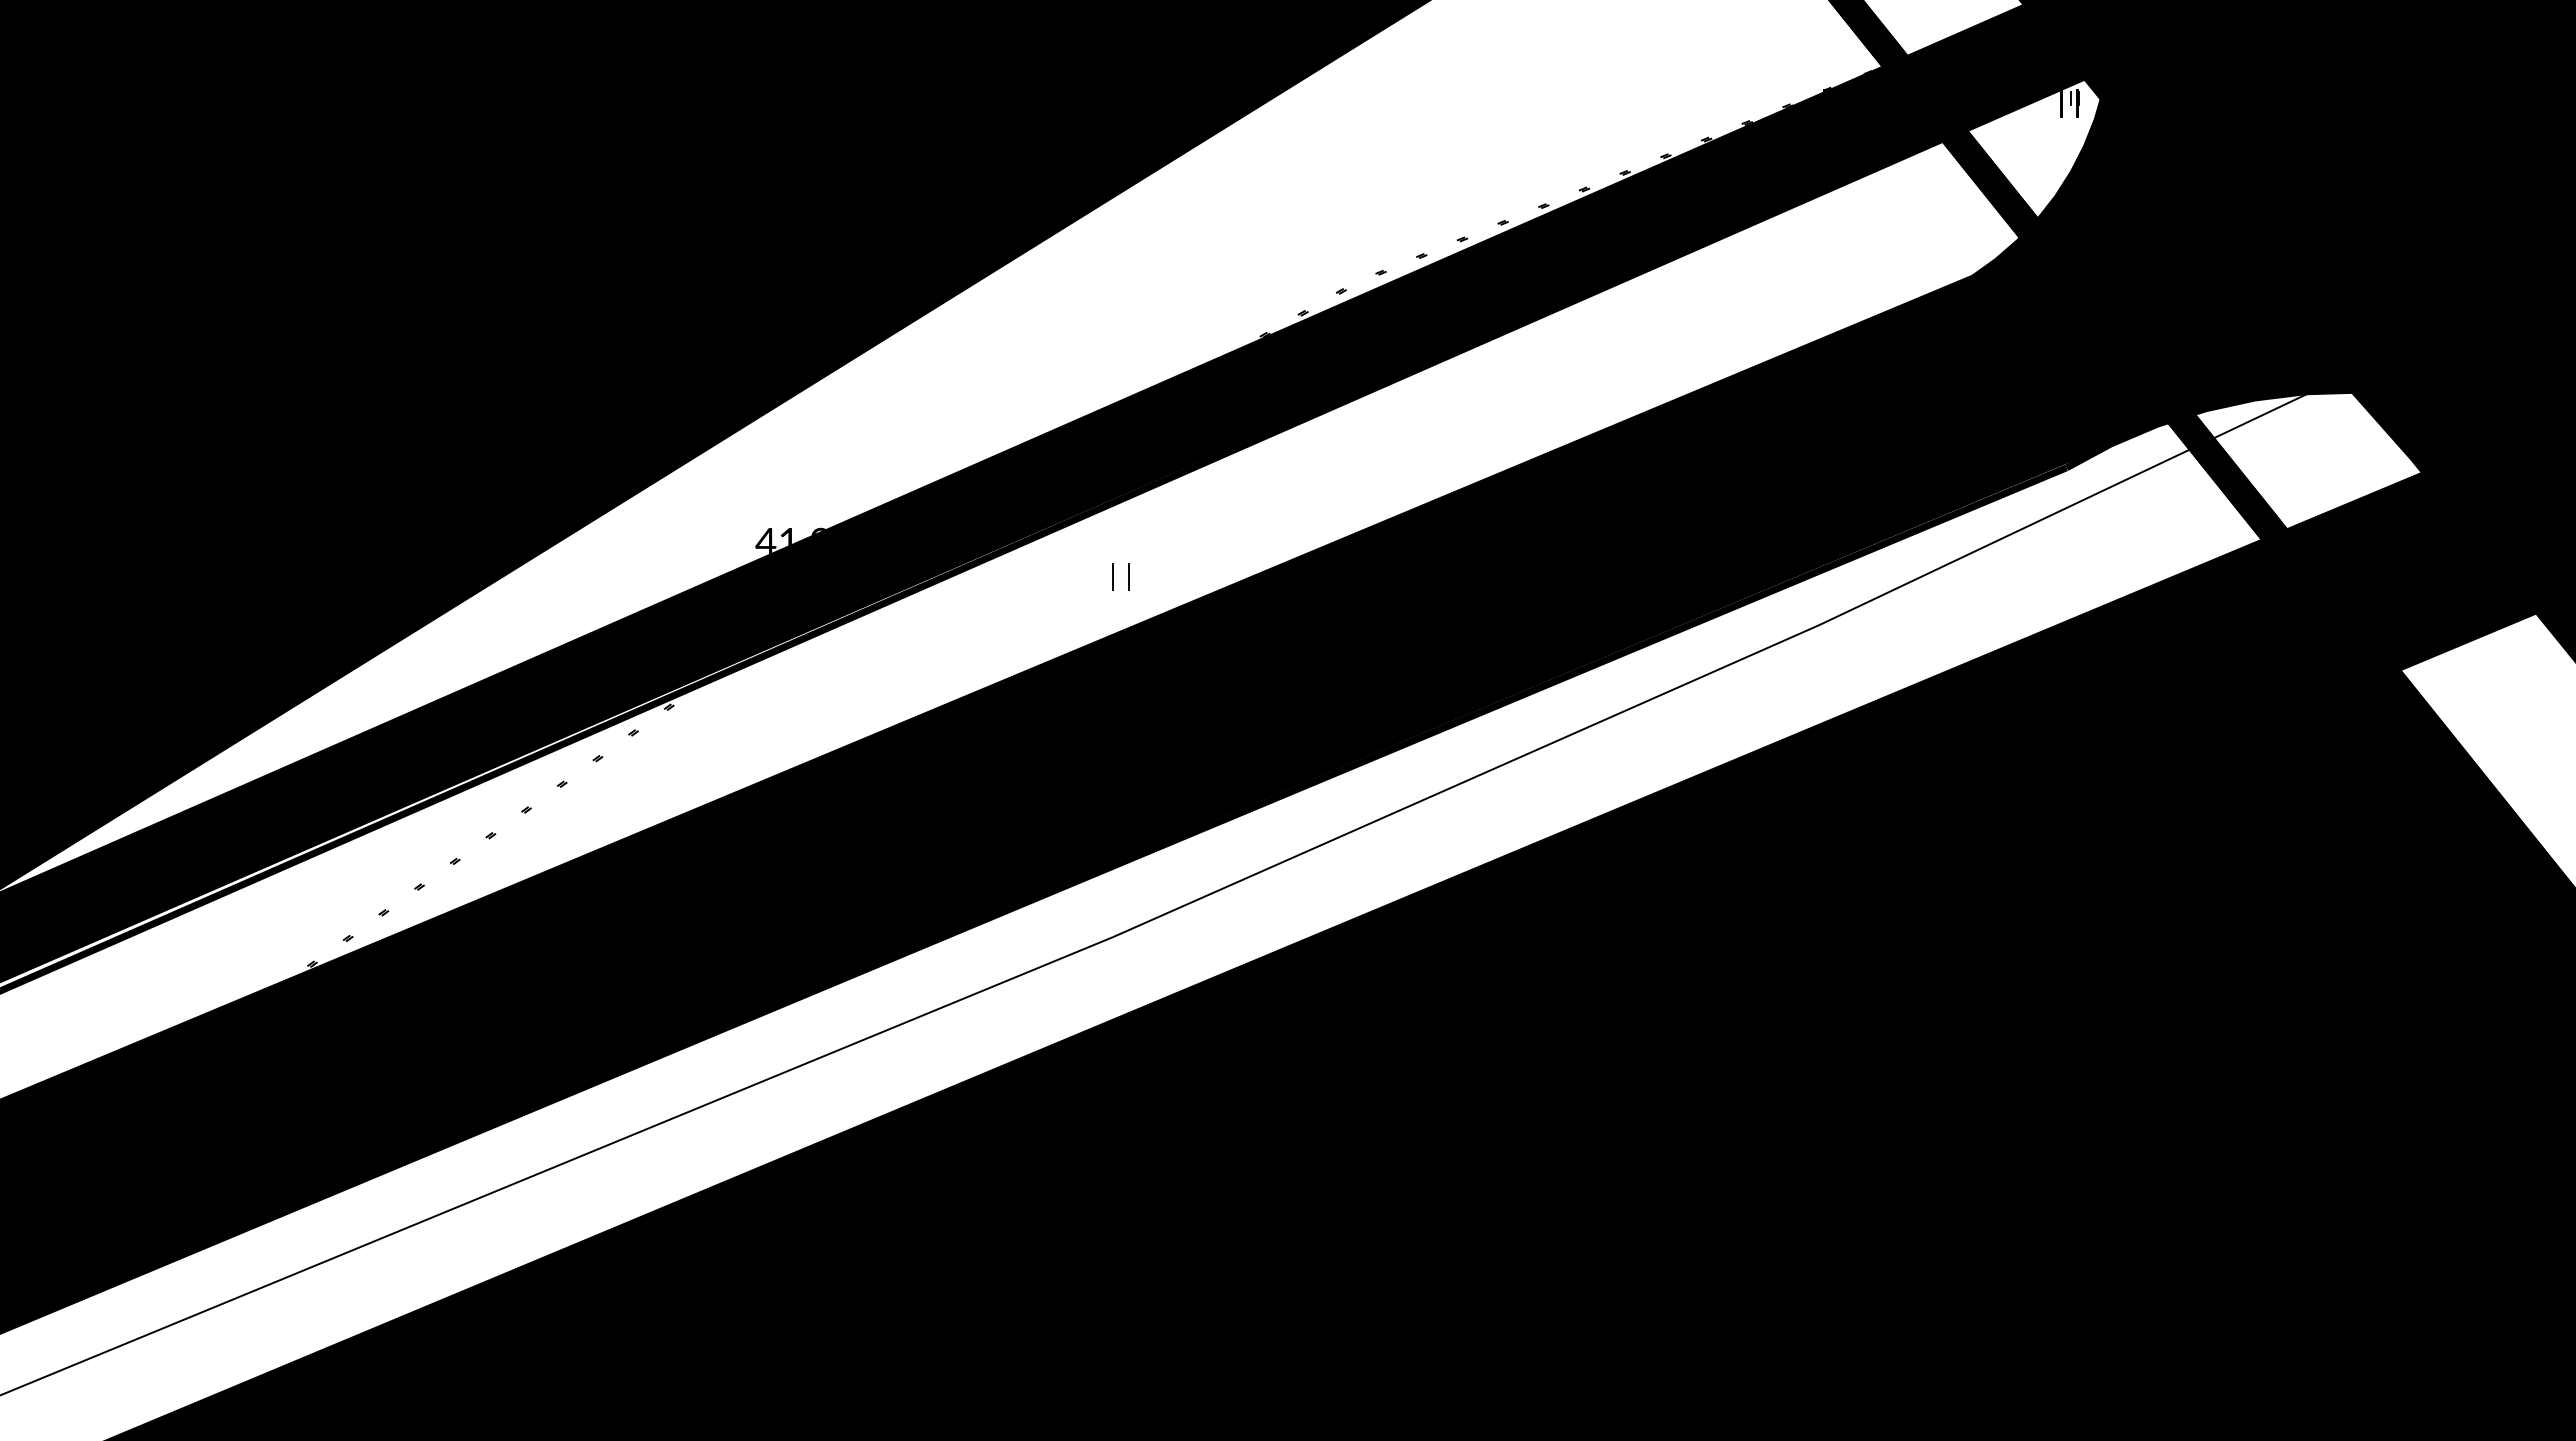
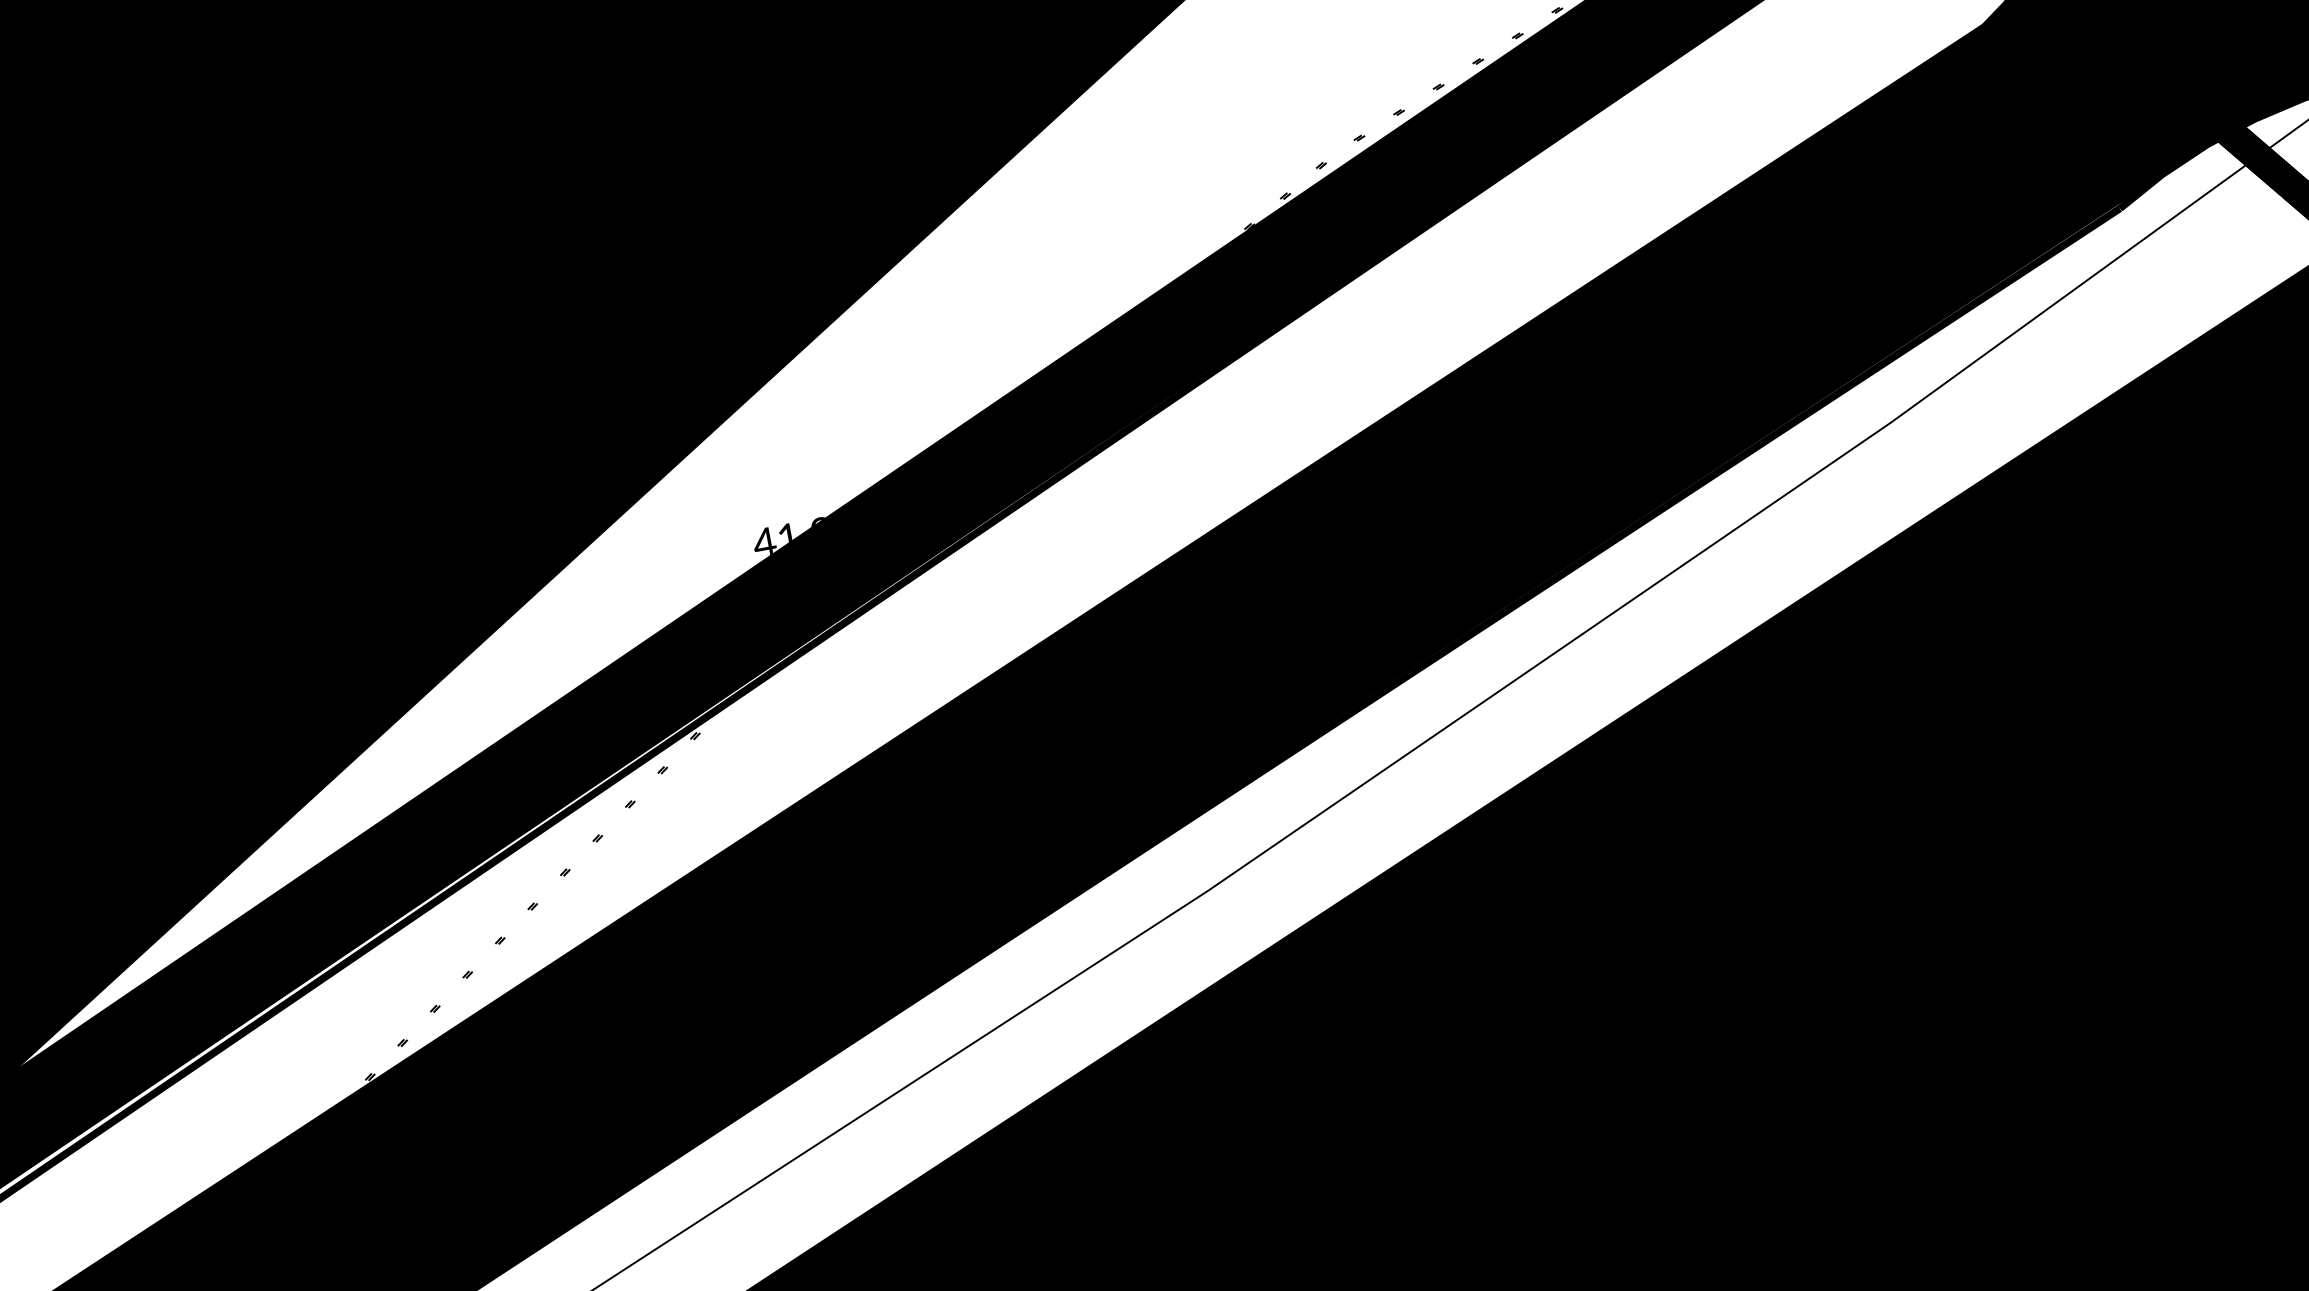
line: (1113, 576) -> (1137, 510), removed
line: (1129, 576) -> (1154, 507), removed

